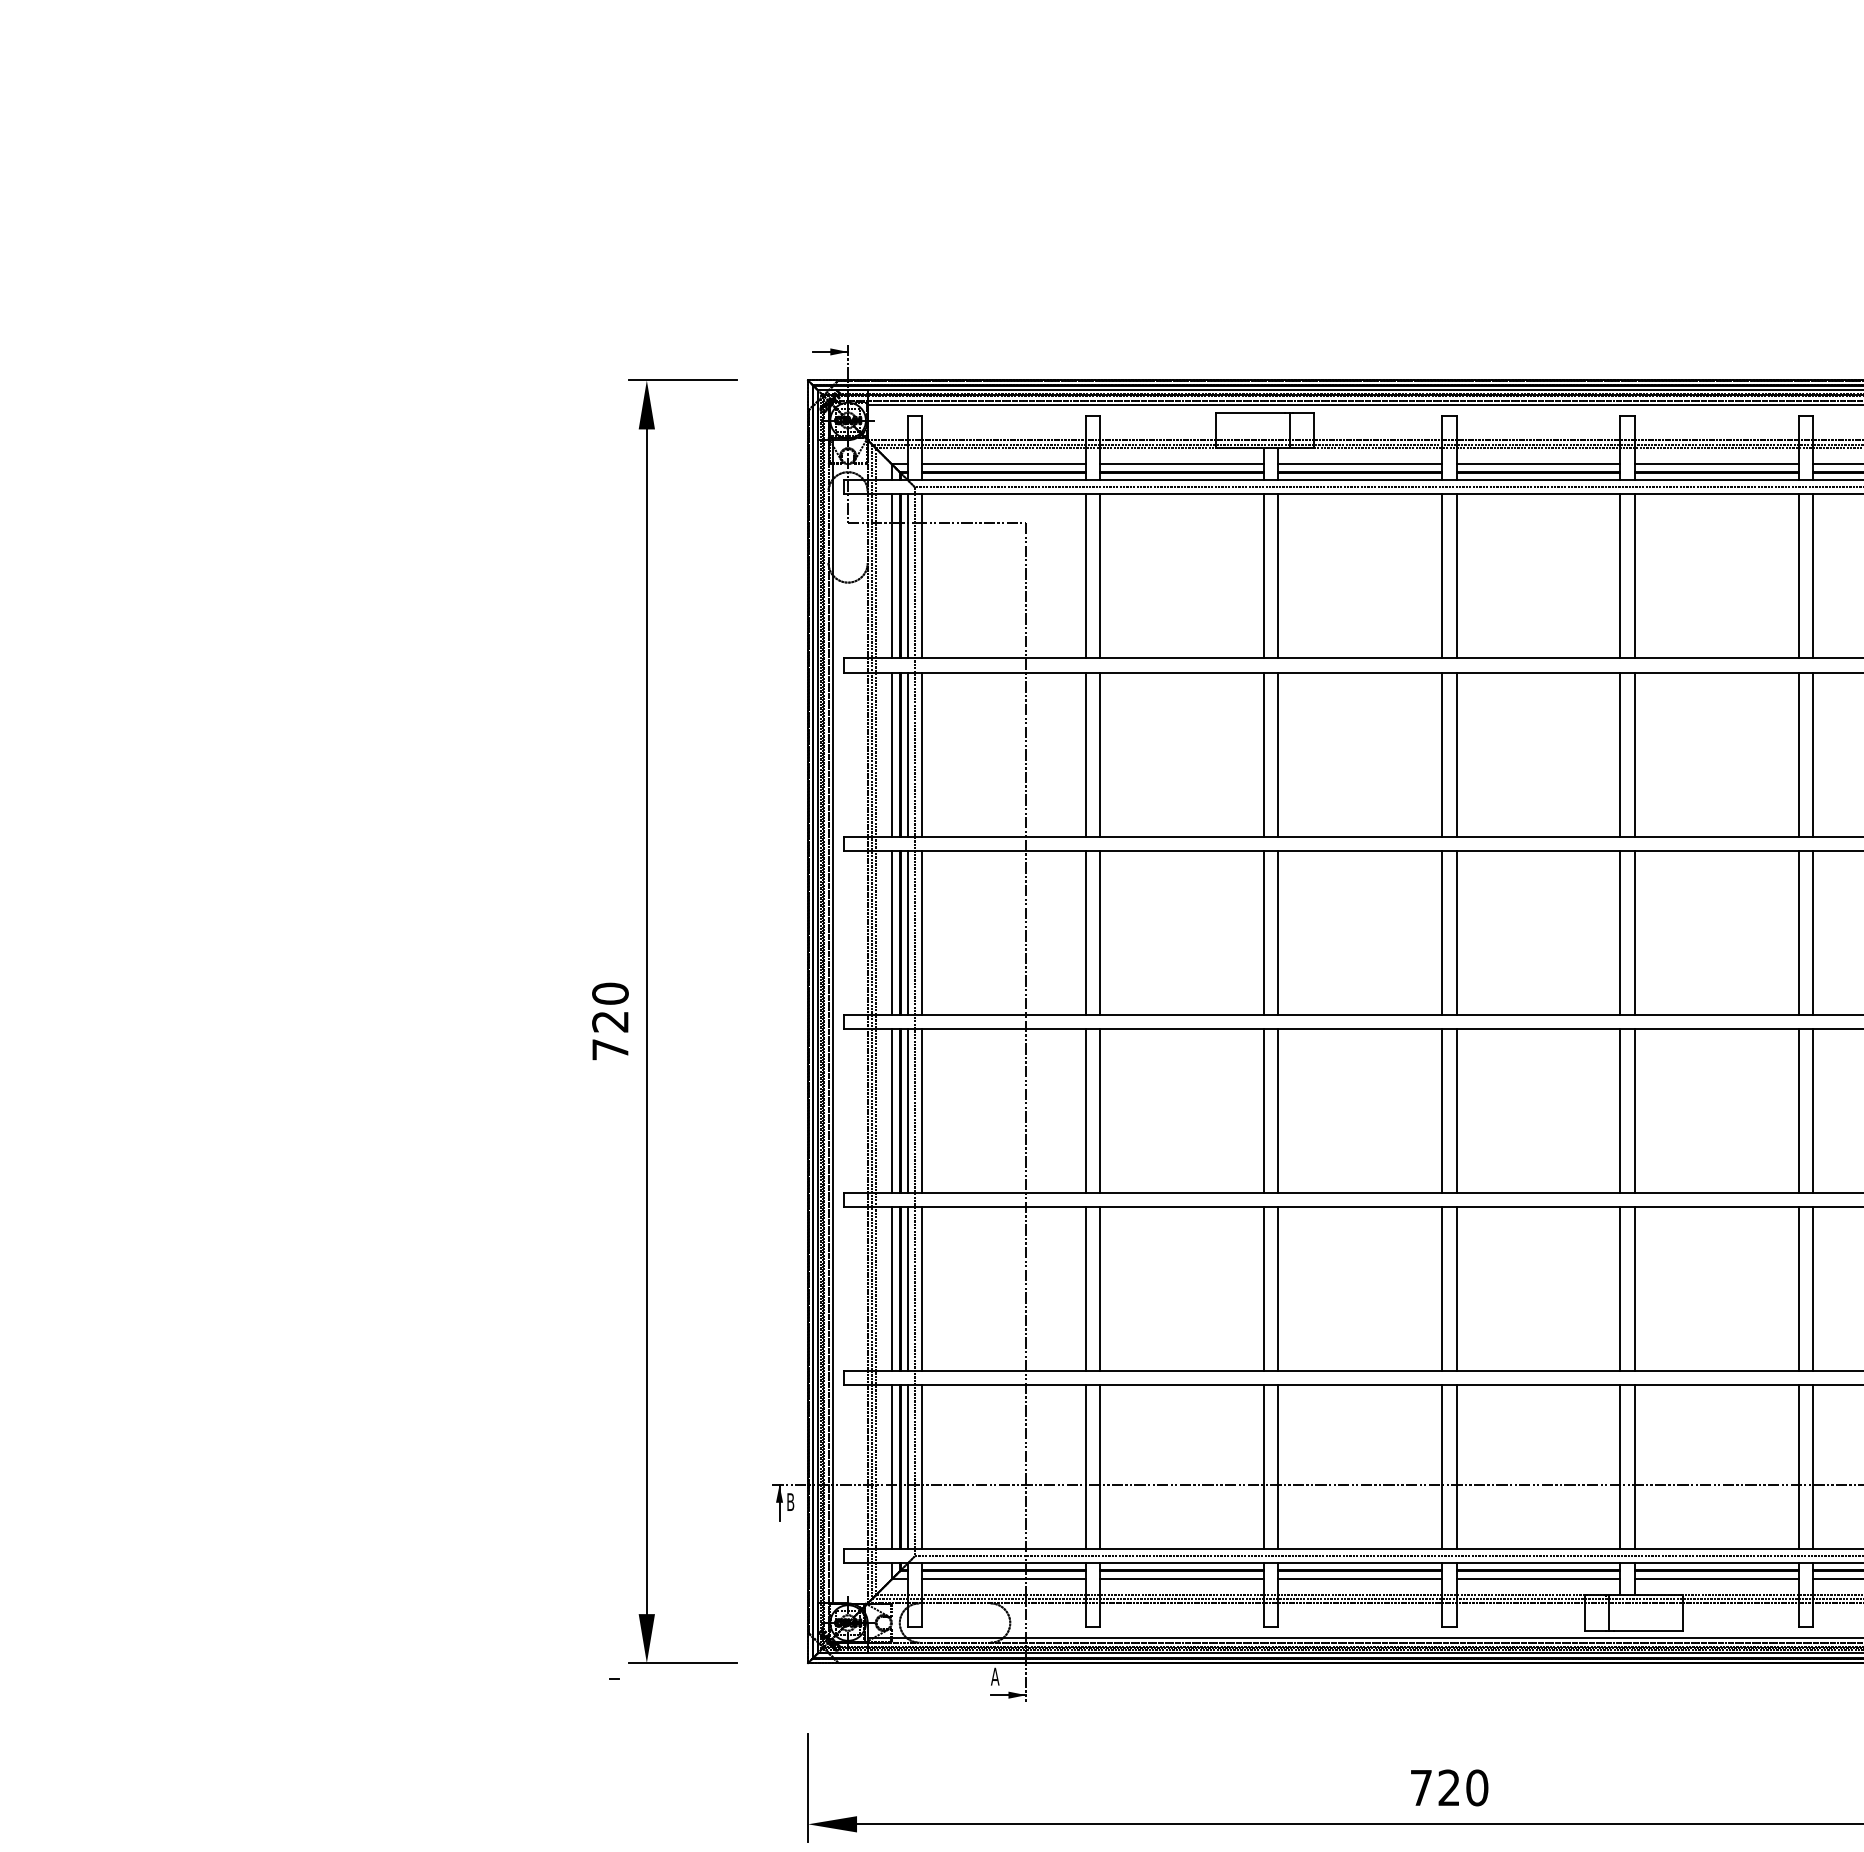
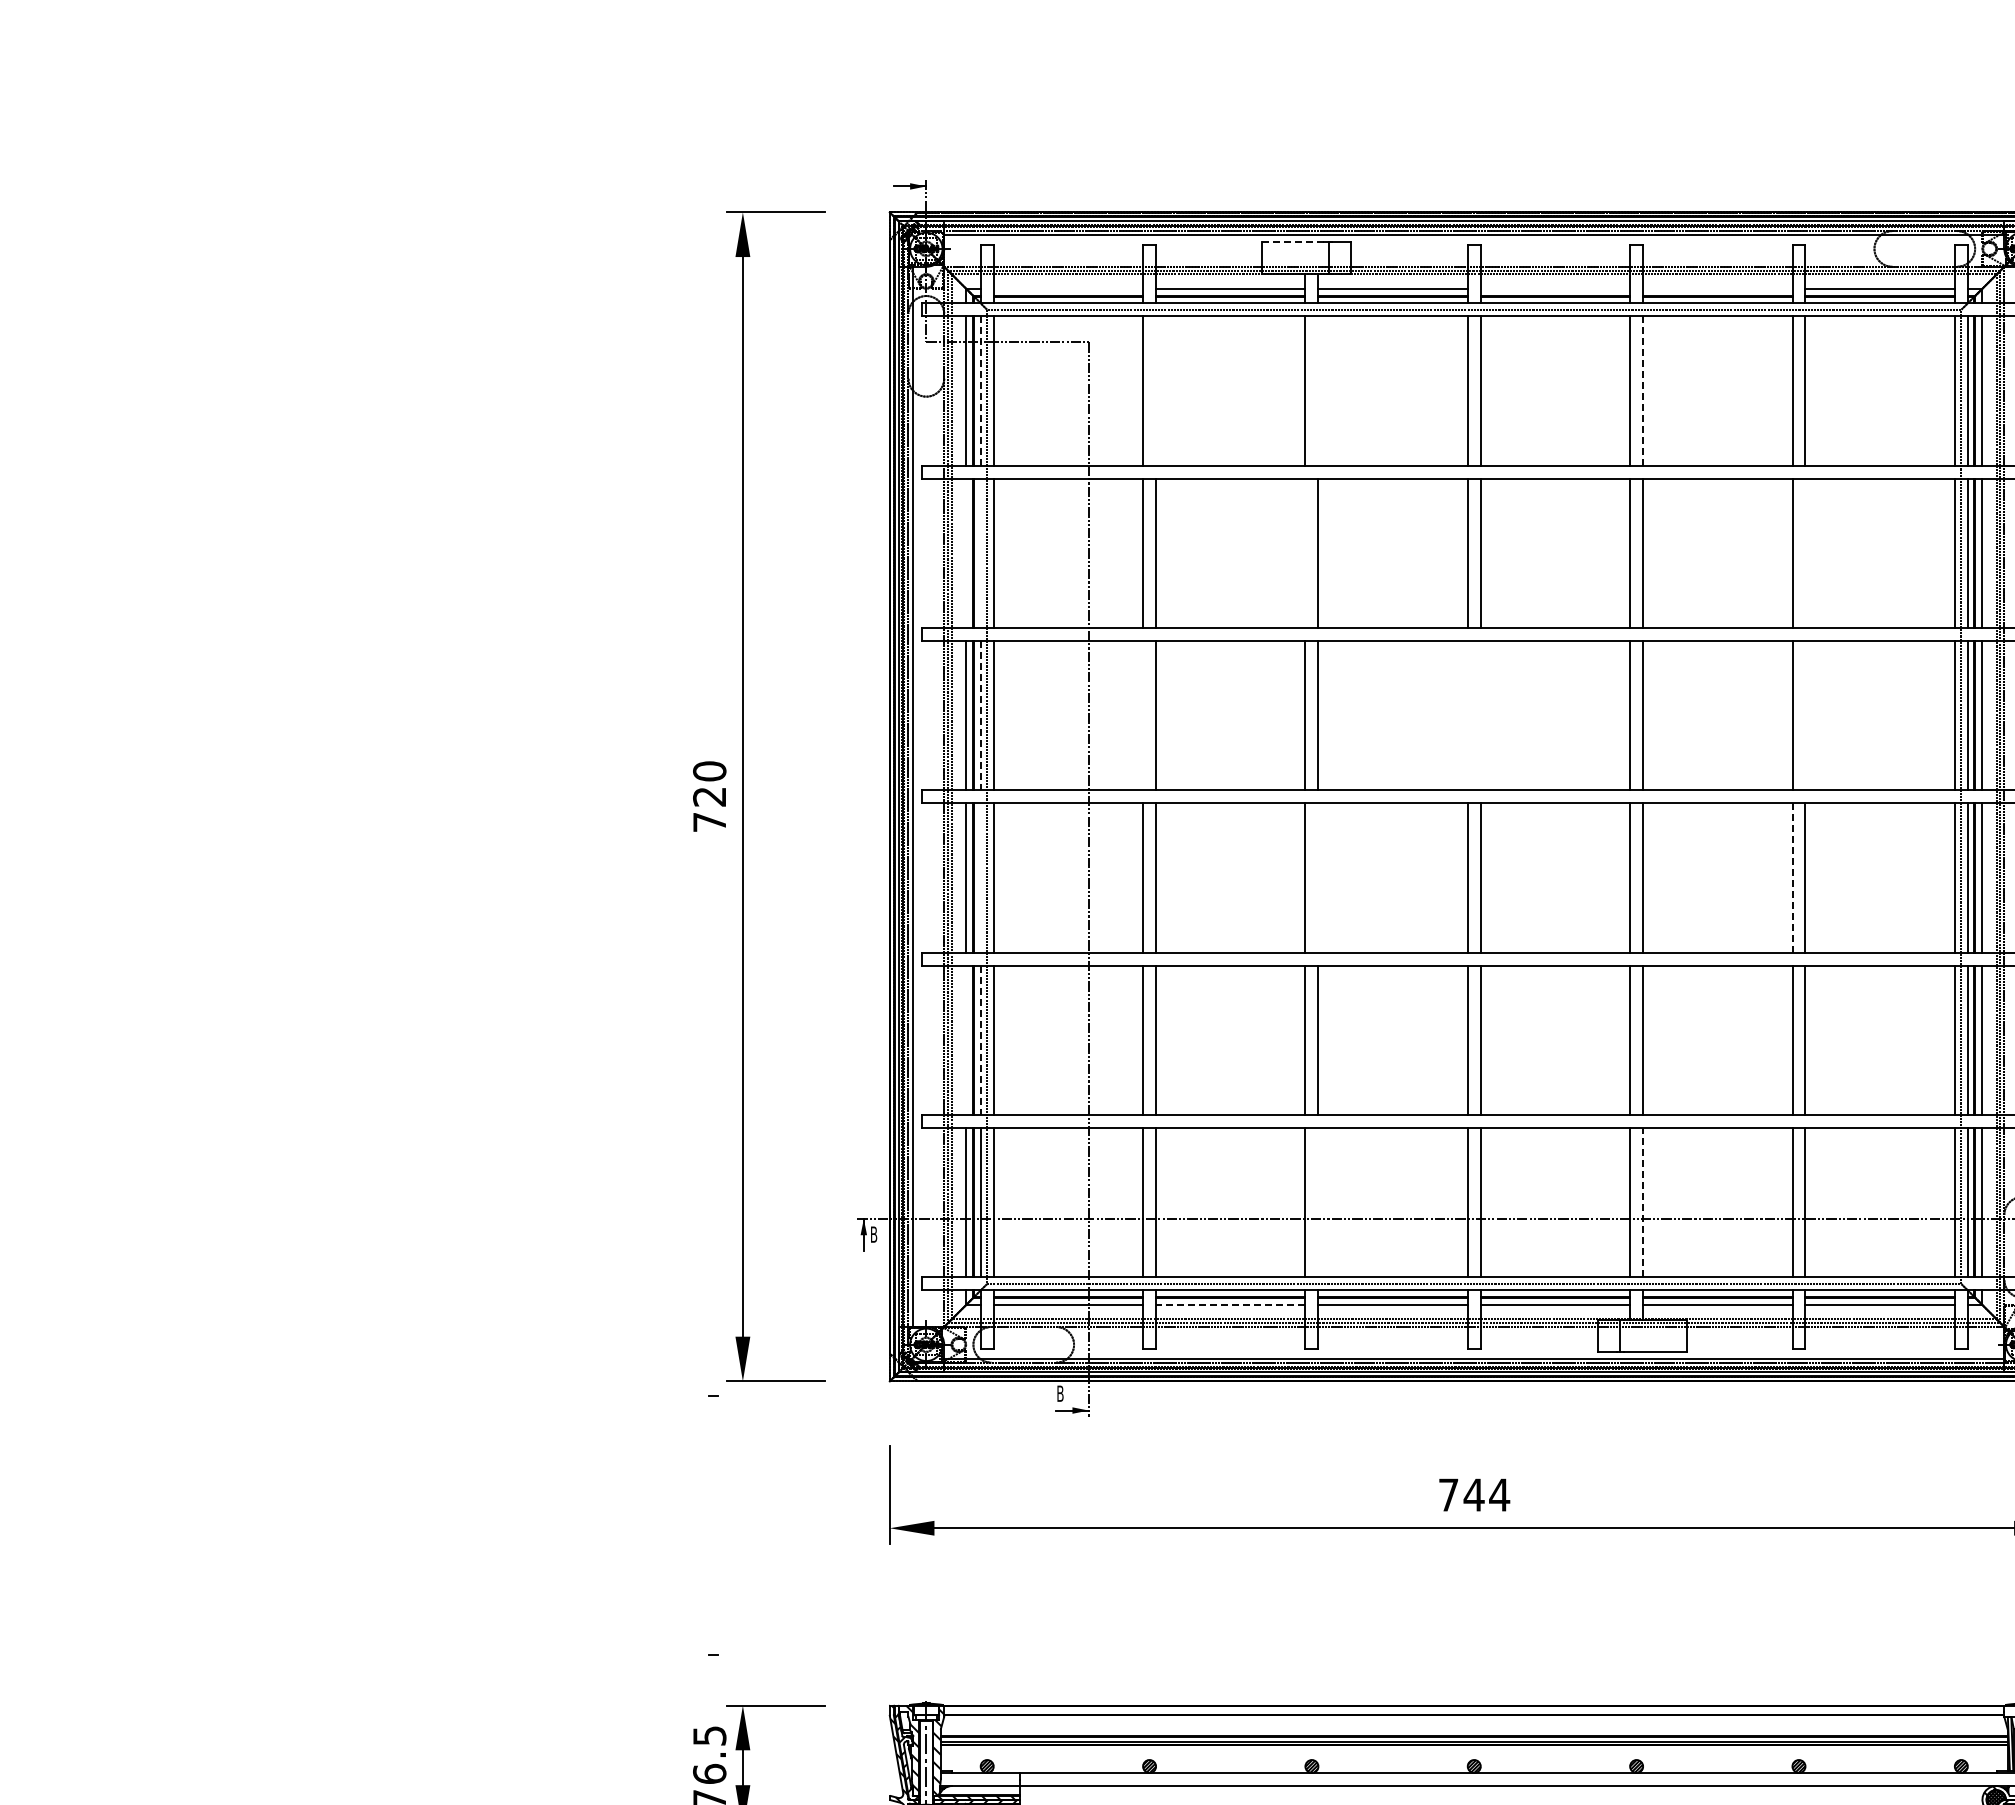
line: (1249, 412) -> (1292, 241), solid -> dashed
line: (1004, 463) -> (1068, 288), removed
line: (1538, 463) -> (1555, 288), removed
line: (1716, 463) -> (1717, 288), removed
line: (1100, 575) -> (1156, 390), removed
line: (1278, 575) -> (1318, 390), removed
line: (907, 576) -> (980, 391), solid -> dashed
line: (1635, 576) -> (1643, 391), solid -> dashed
line: (892, 754) -> (966, 553), removed
line: (907, 754) -> (980, 553), removed
line: (1264, 754) -> (1305, 553), removed
line: (1812, 754) -> (1805, 553), removed
line: (907, 932) -> (980, 715), solid -> dashed
line: (1086, 932) -> (1143, 715), removed
line: (1441, 932) -> (1467, 715), removed
line: (1456, 932) -> (1480, 715), removed
line: (1812, 932) -> (1805, 715), removed
line: (907, 1110) -> (980, 877), removed
line: (1278, 1110) -> (1318, 877), removed
line: (1798, 1111) -> (1792, 878), solid -> dashed
line: (892, 1289) -> (966, 1040), removed
line: (907, 1289) -> (980, 1040), solid -> dashed
line: (1278, 1466) -> (1318, 1202), removed
line: (1635, 1466) -> (1643, 1202), solid -> dashed
line: (1181, 1579) -> (1230, 1305), solid -> dashed
text: (995, 1676) -> (1060, 1393), A -> B
text: (1462, 1787) -> (1486, 1494), 720 -> 744

